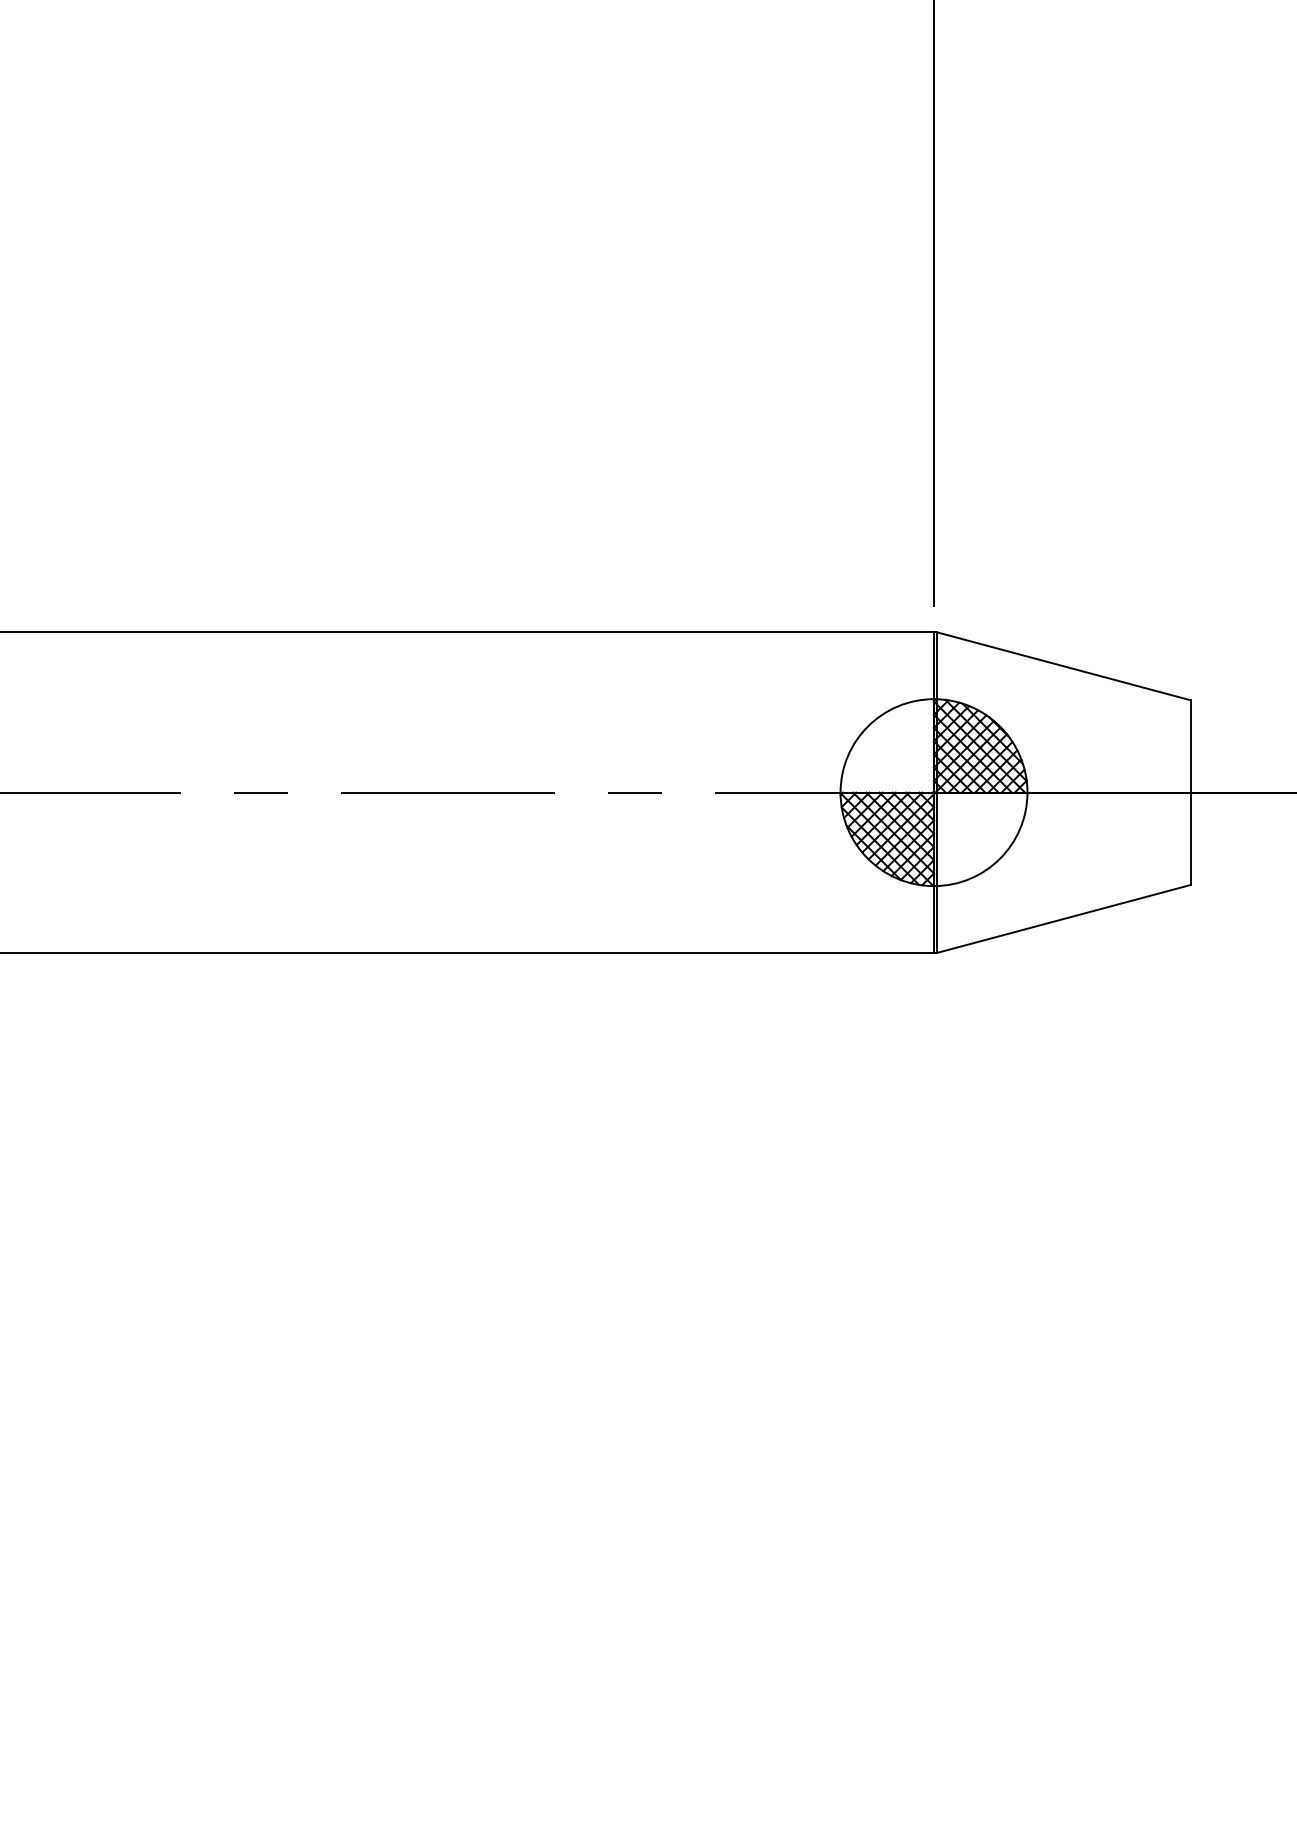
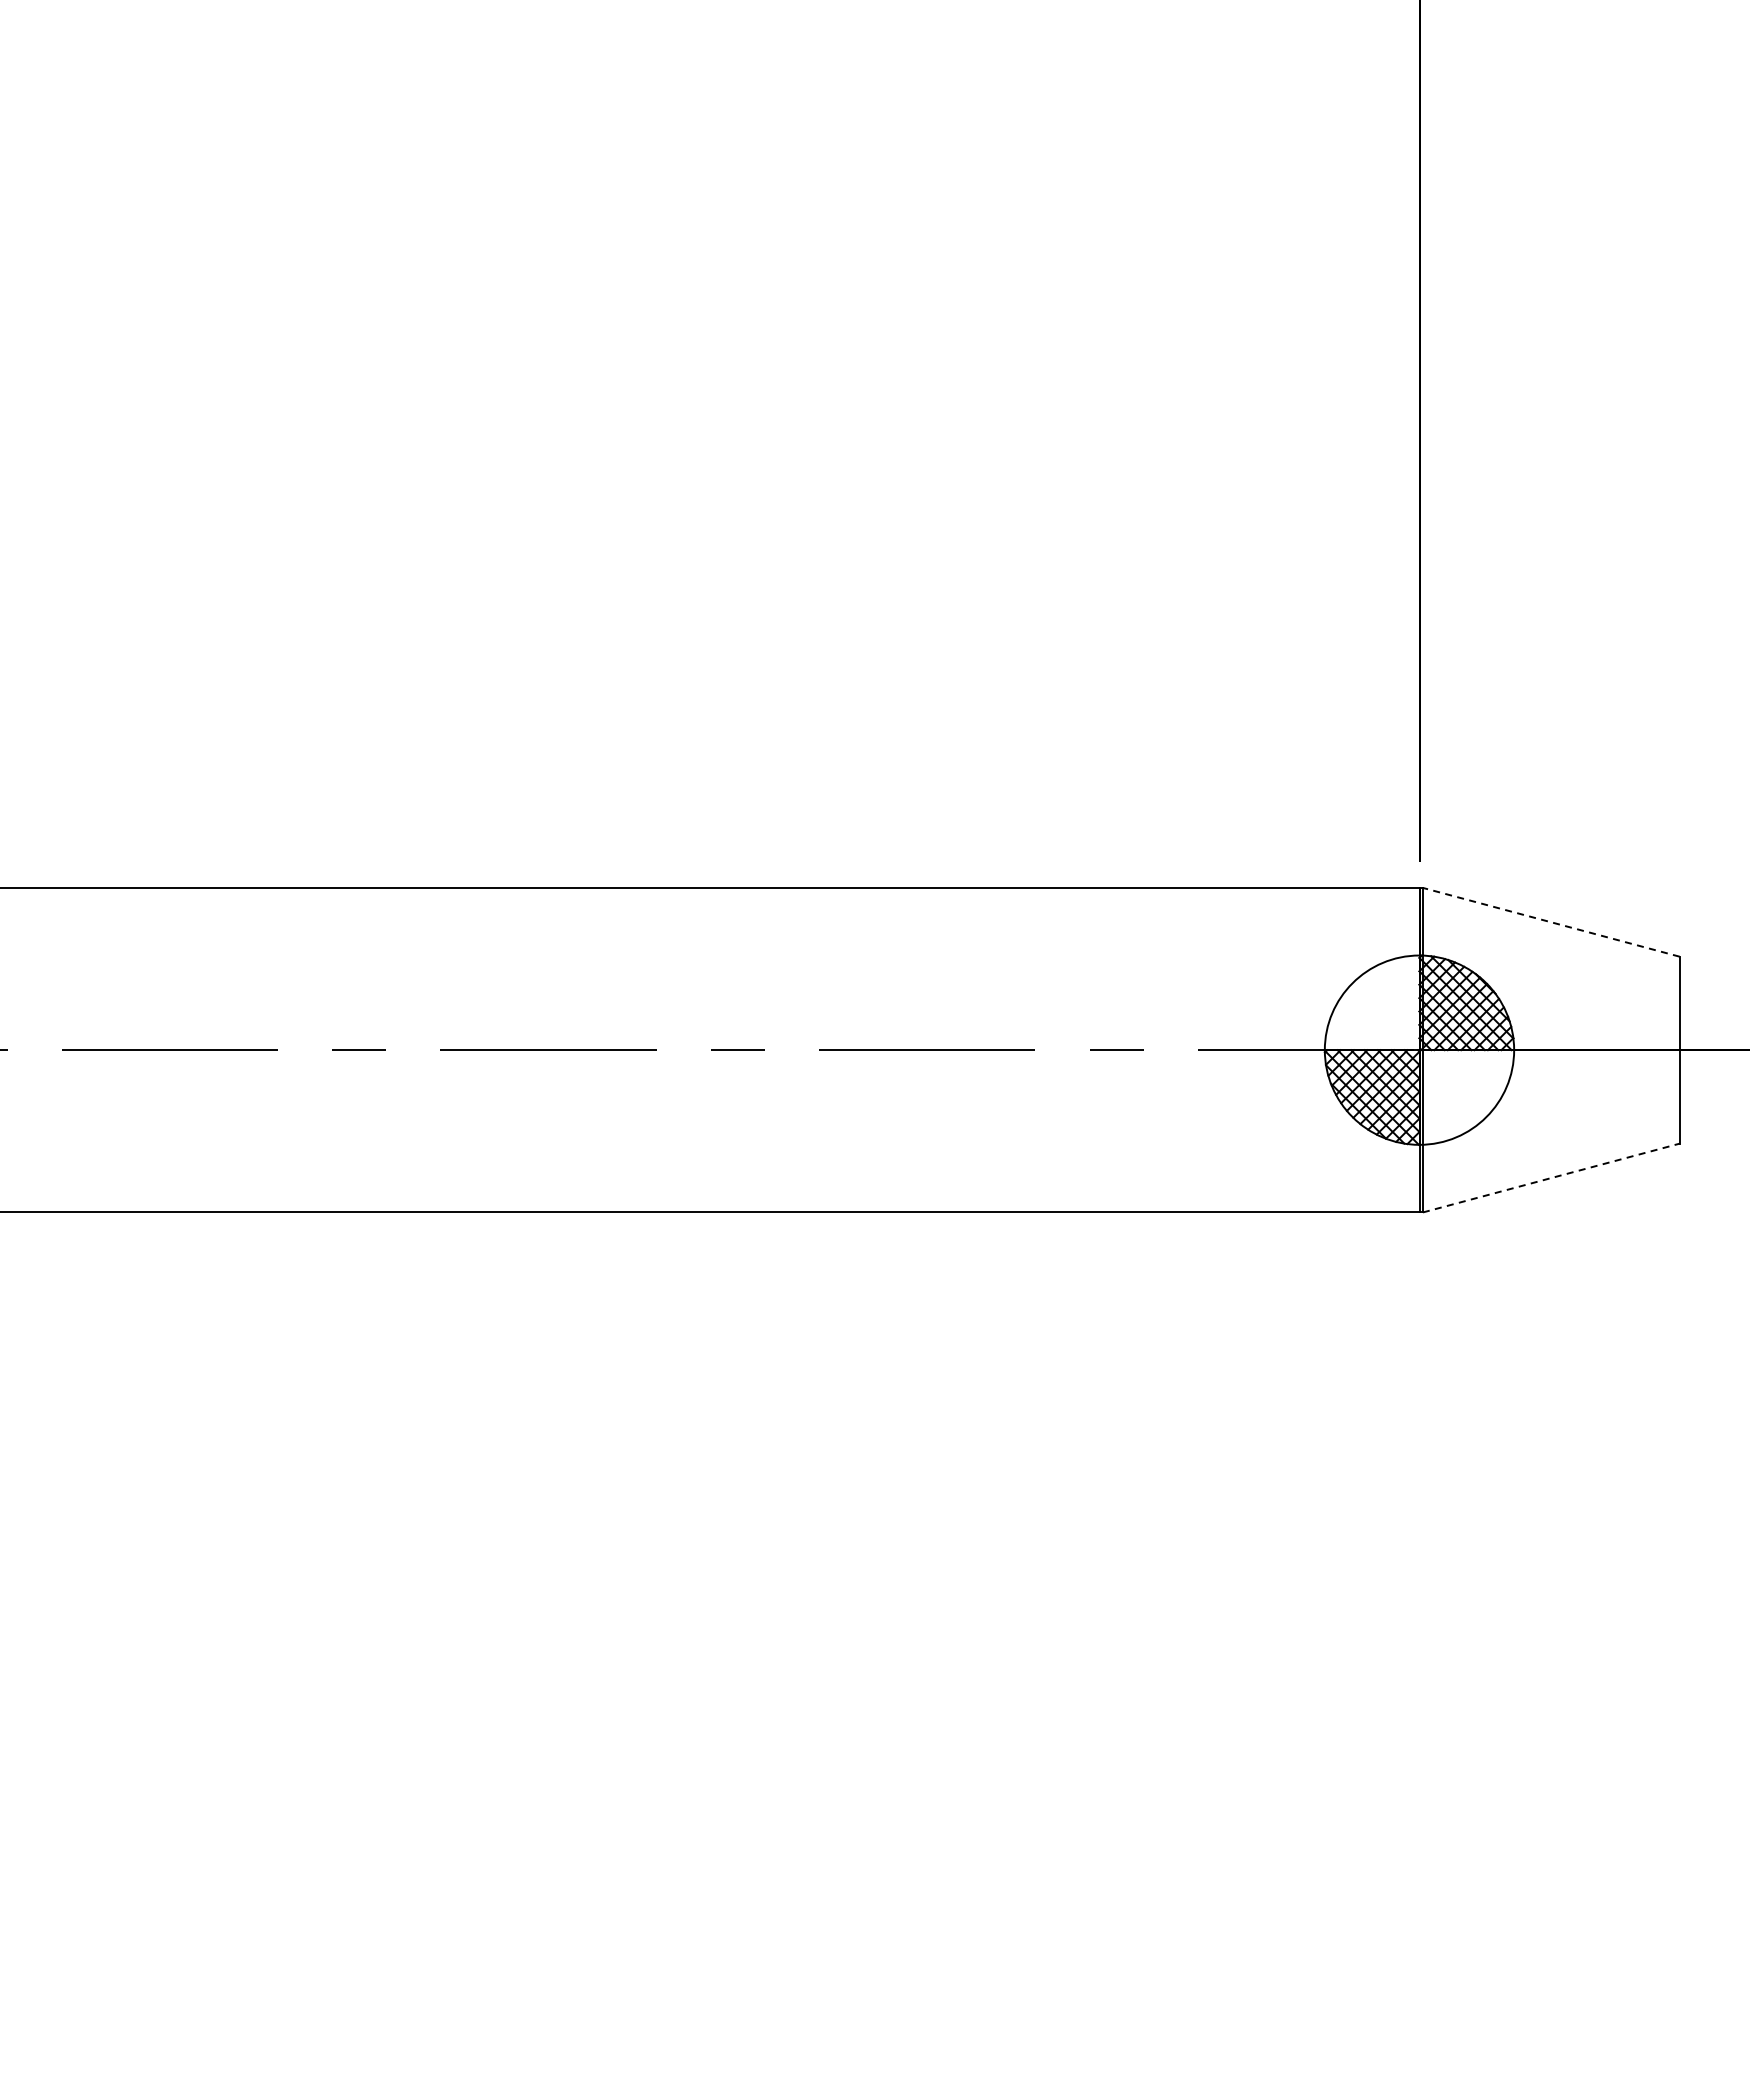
line: (1064, 666) -> (1551, 922), solid -> dashed
line: (1064, 919) -> (1551, 1178), solid -> dashed

